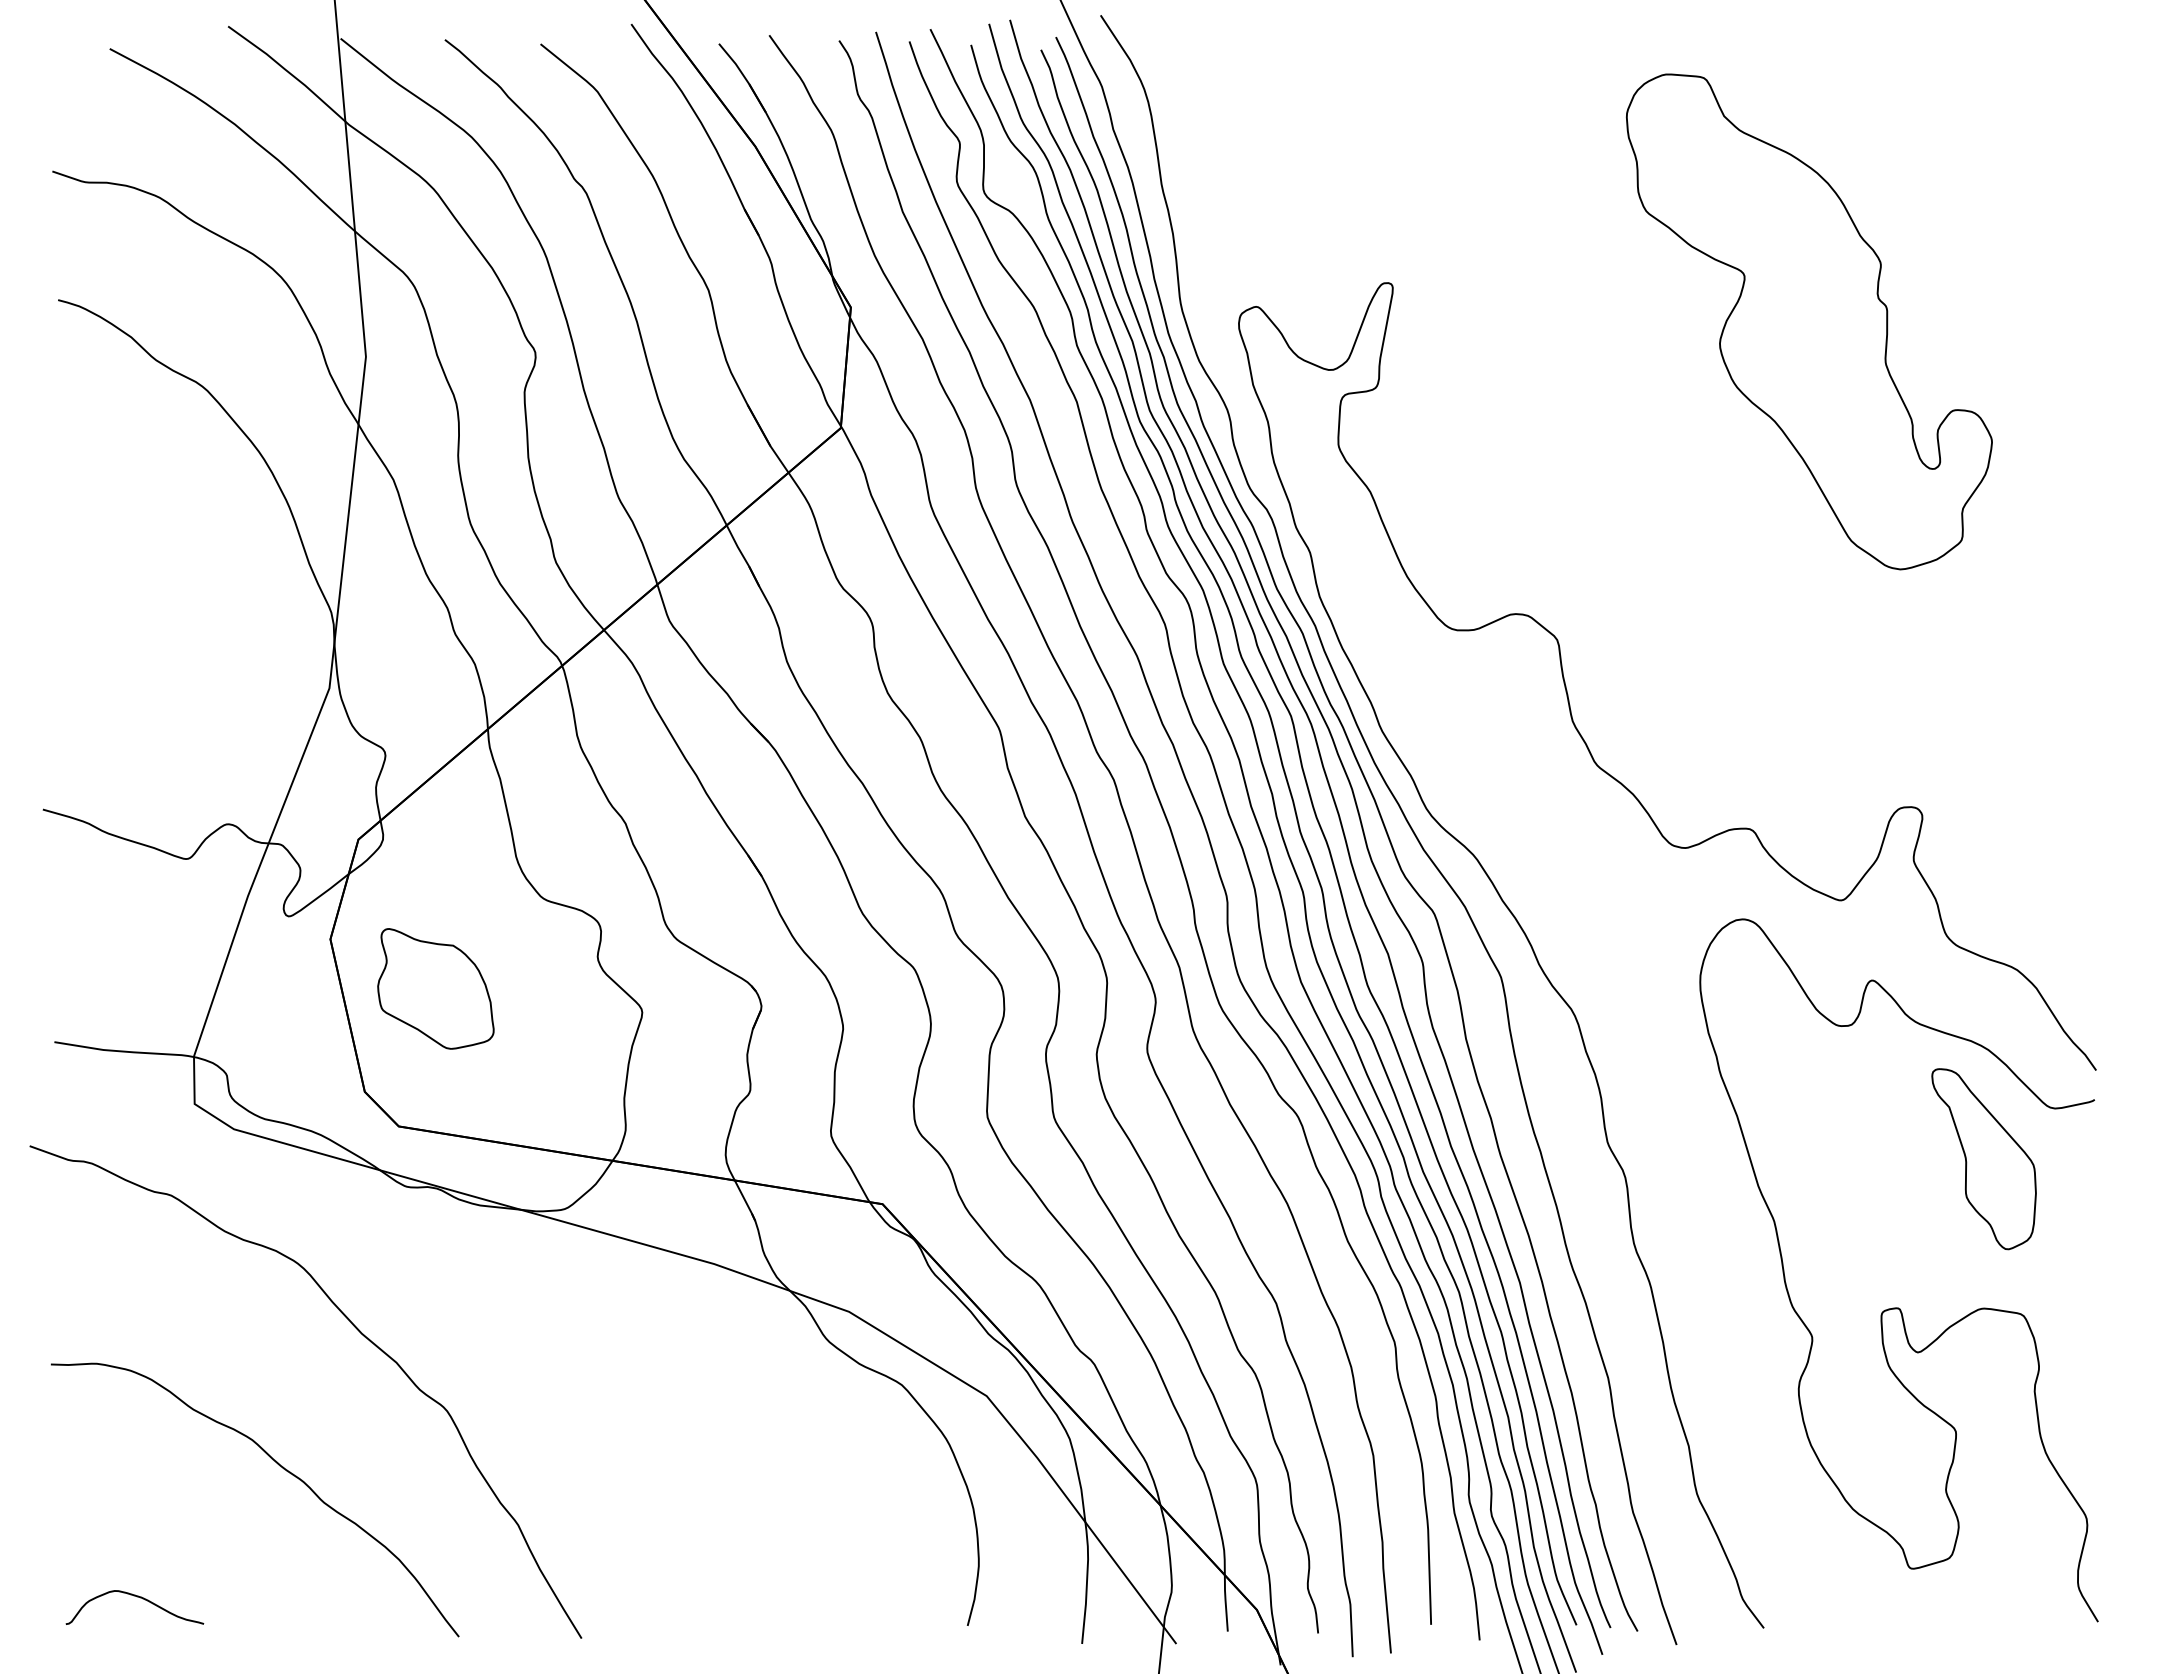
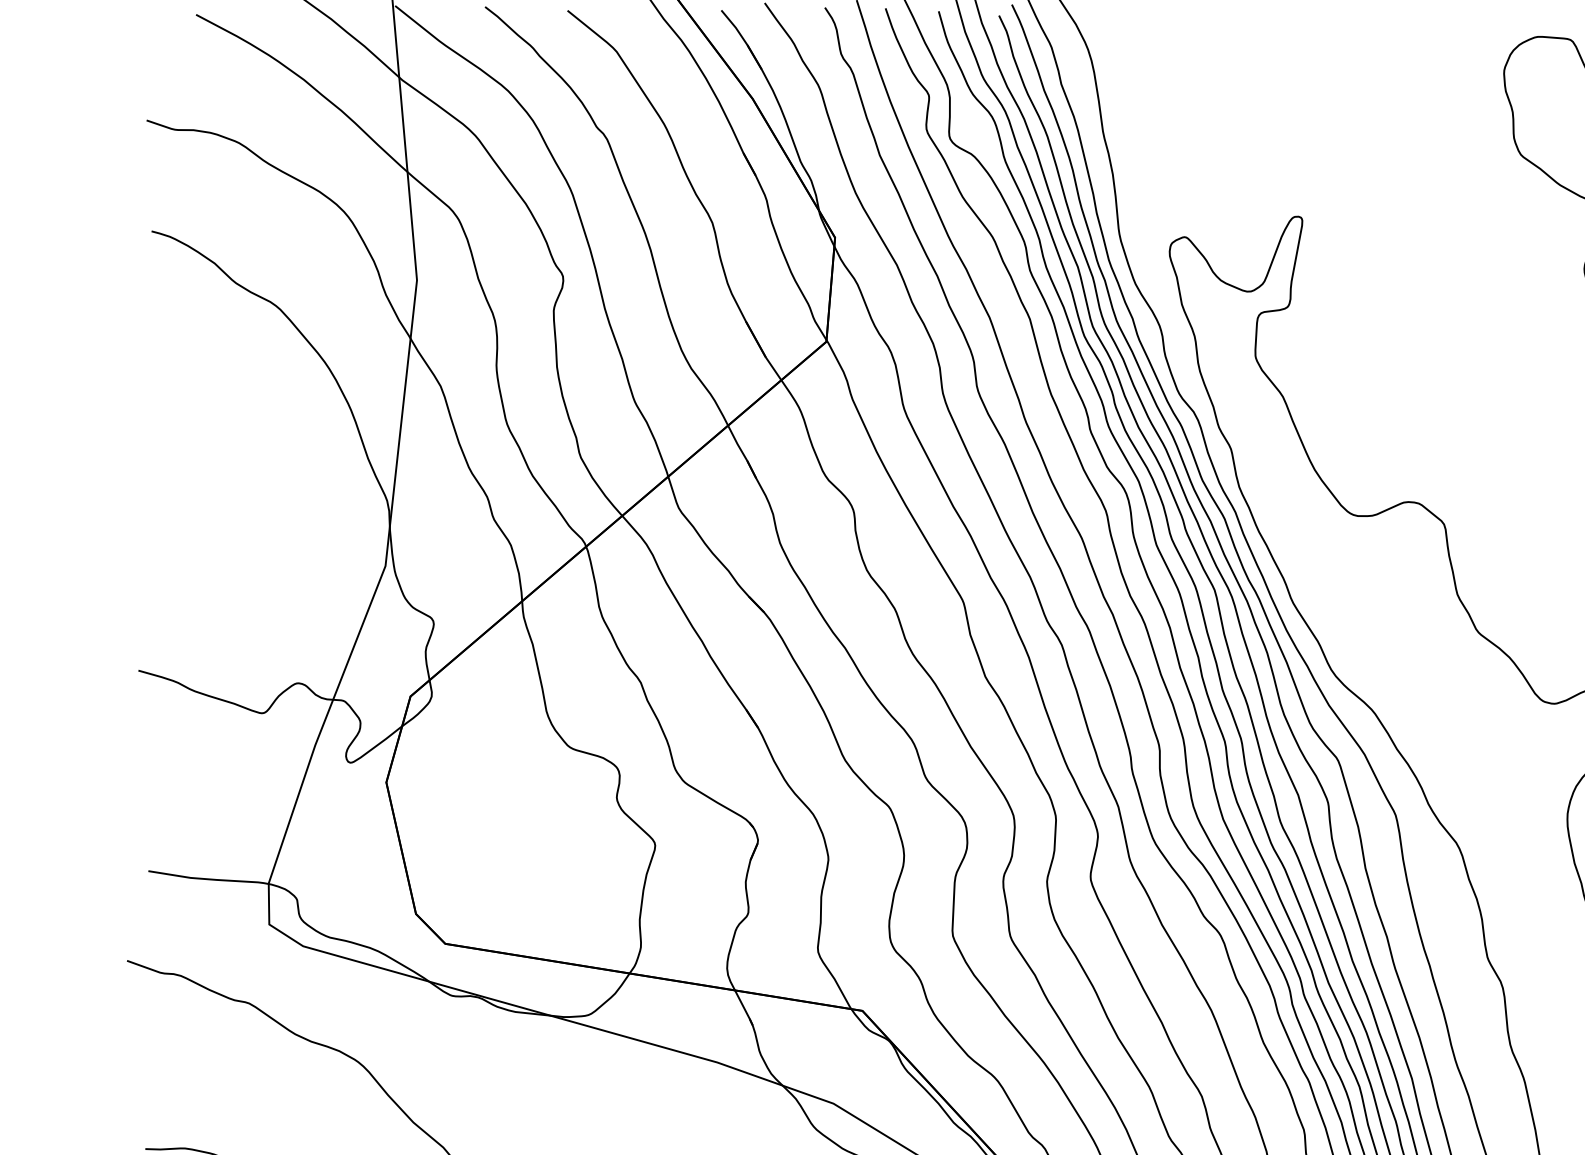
part: (435, 988) -> (476, 824), removed

